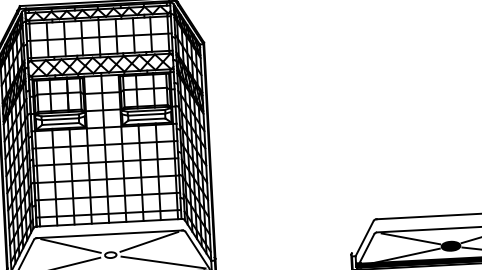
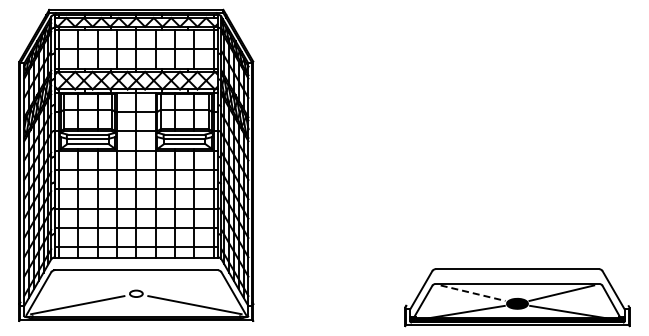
line: (411, 239) -> (473, 293), solid -> dashed
line: (149, 241) -> (180, 280), removed
line: (71, 245) -> (92, 280), removed

